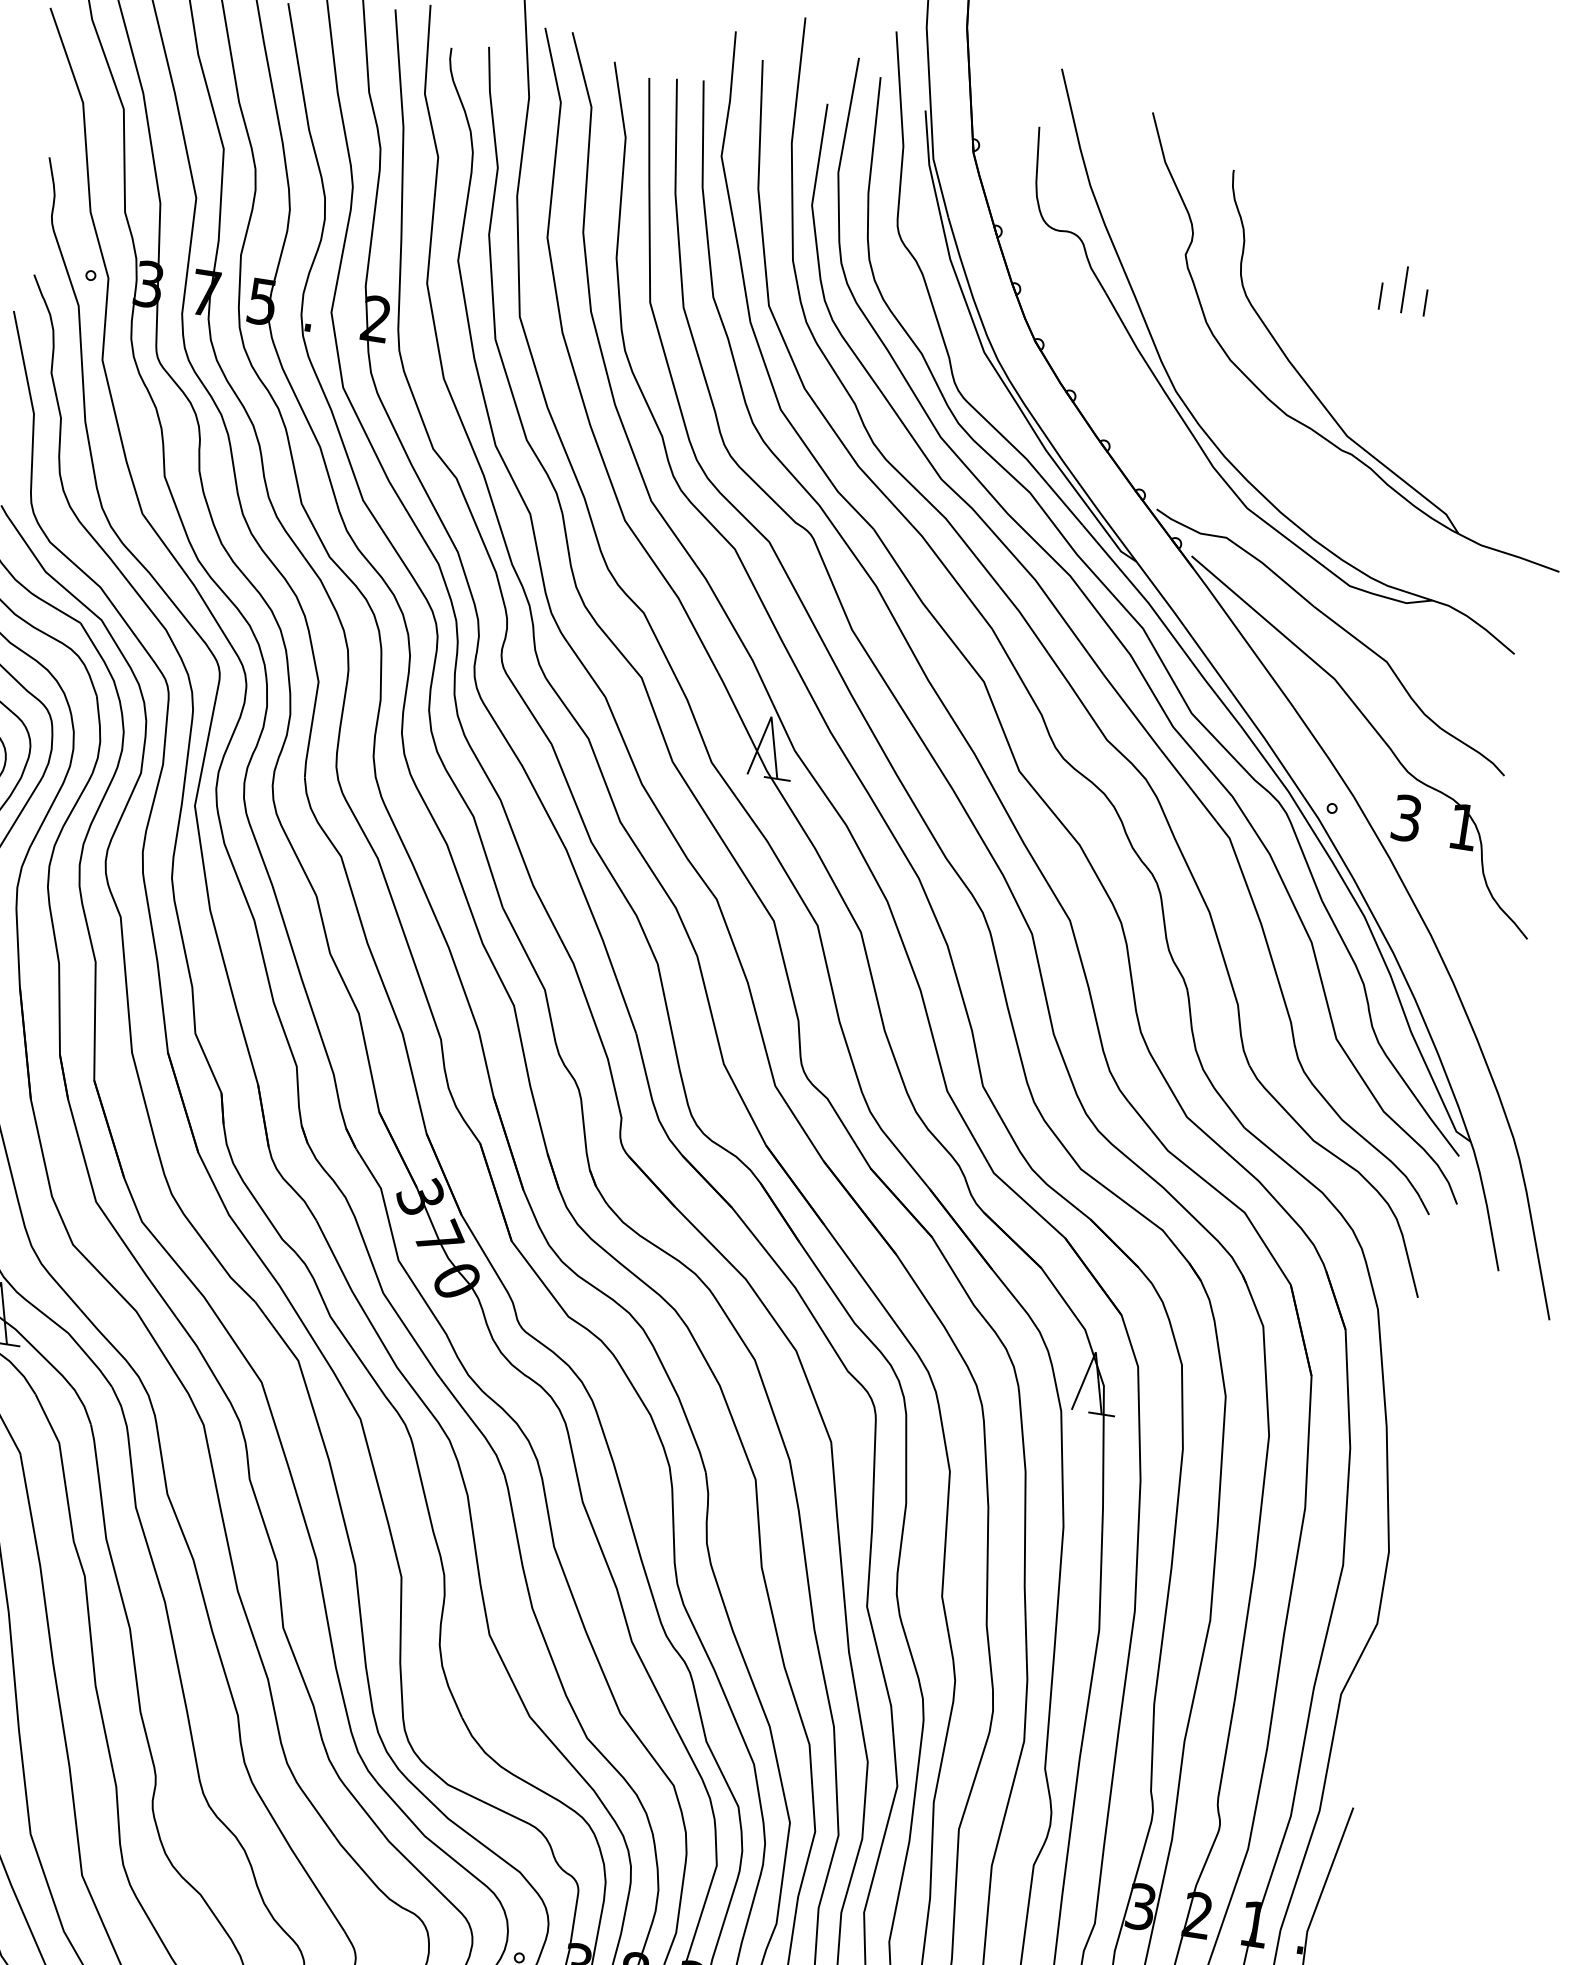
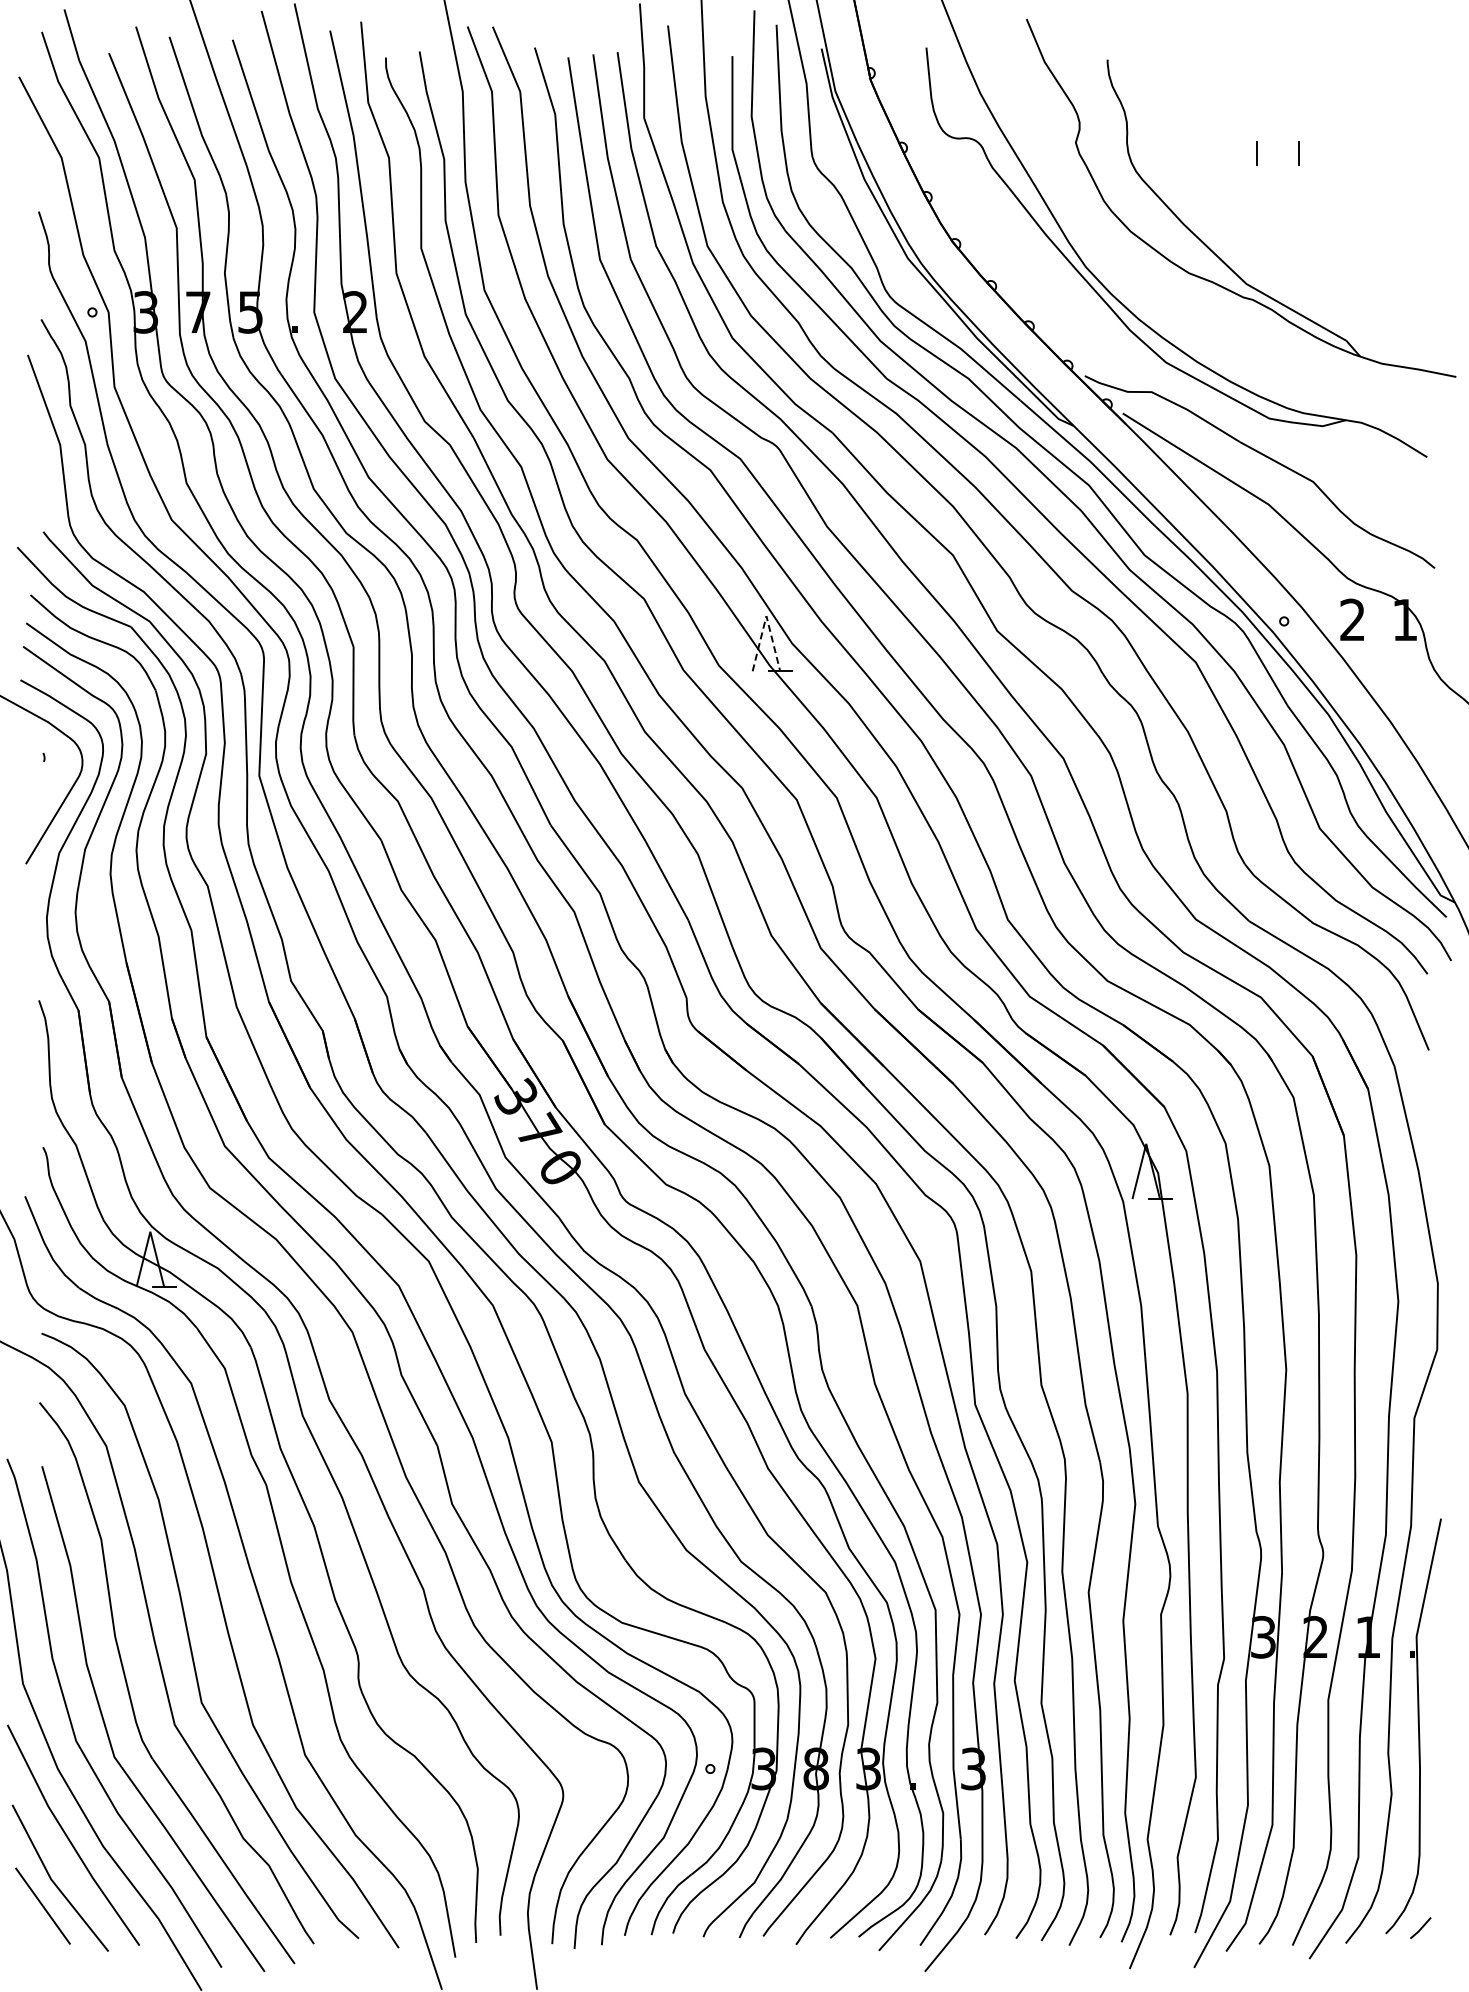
line: (1404, 289) -> (1277, 143), removed
line: (771, 717) -> (766, 616), solid -> dashed
text: (1406, 817) -> (1352, 619), 3 -> 2

